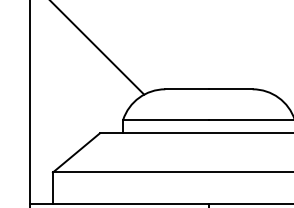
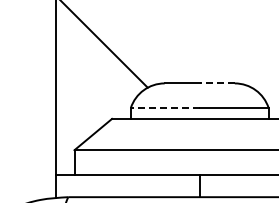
line: (231, 89) -> (217, 83), solid -> dashed
line: (165, 120) -> (164, 108), solid -> dashed

